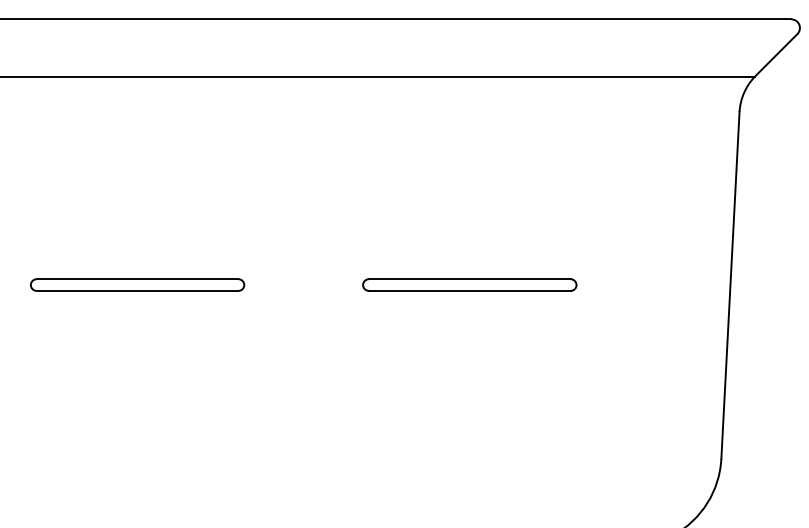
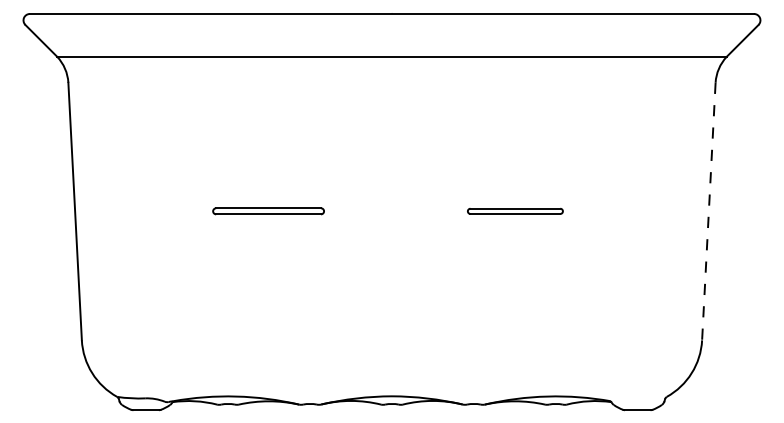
part: (137, 285) -> (268, 211), size x0.7
part: (470, 285) -> (515, 211), size x0.6
line: (729, 285) -> (708, 211), solid -> dashed

